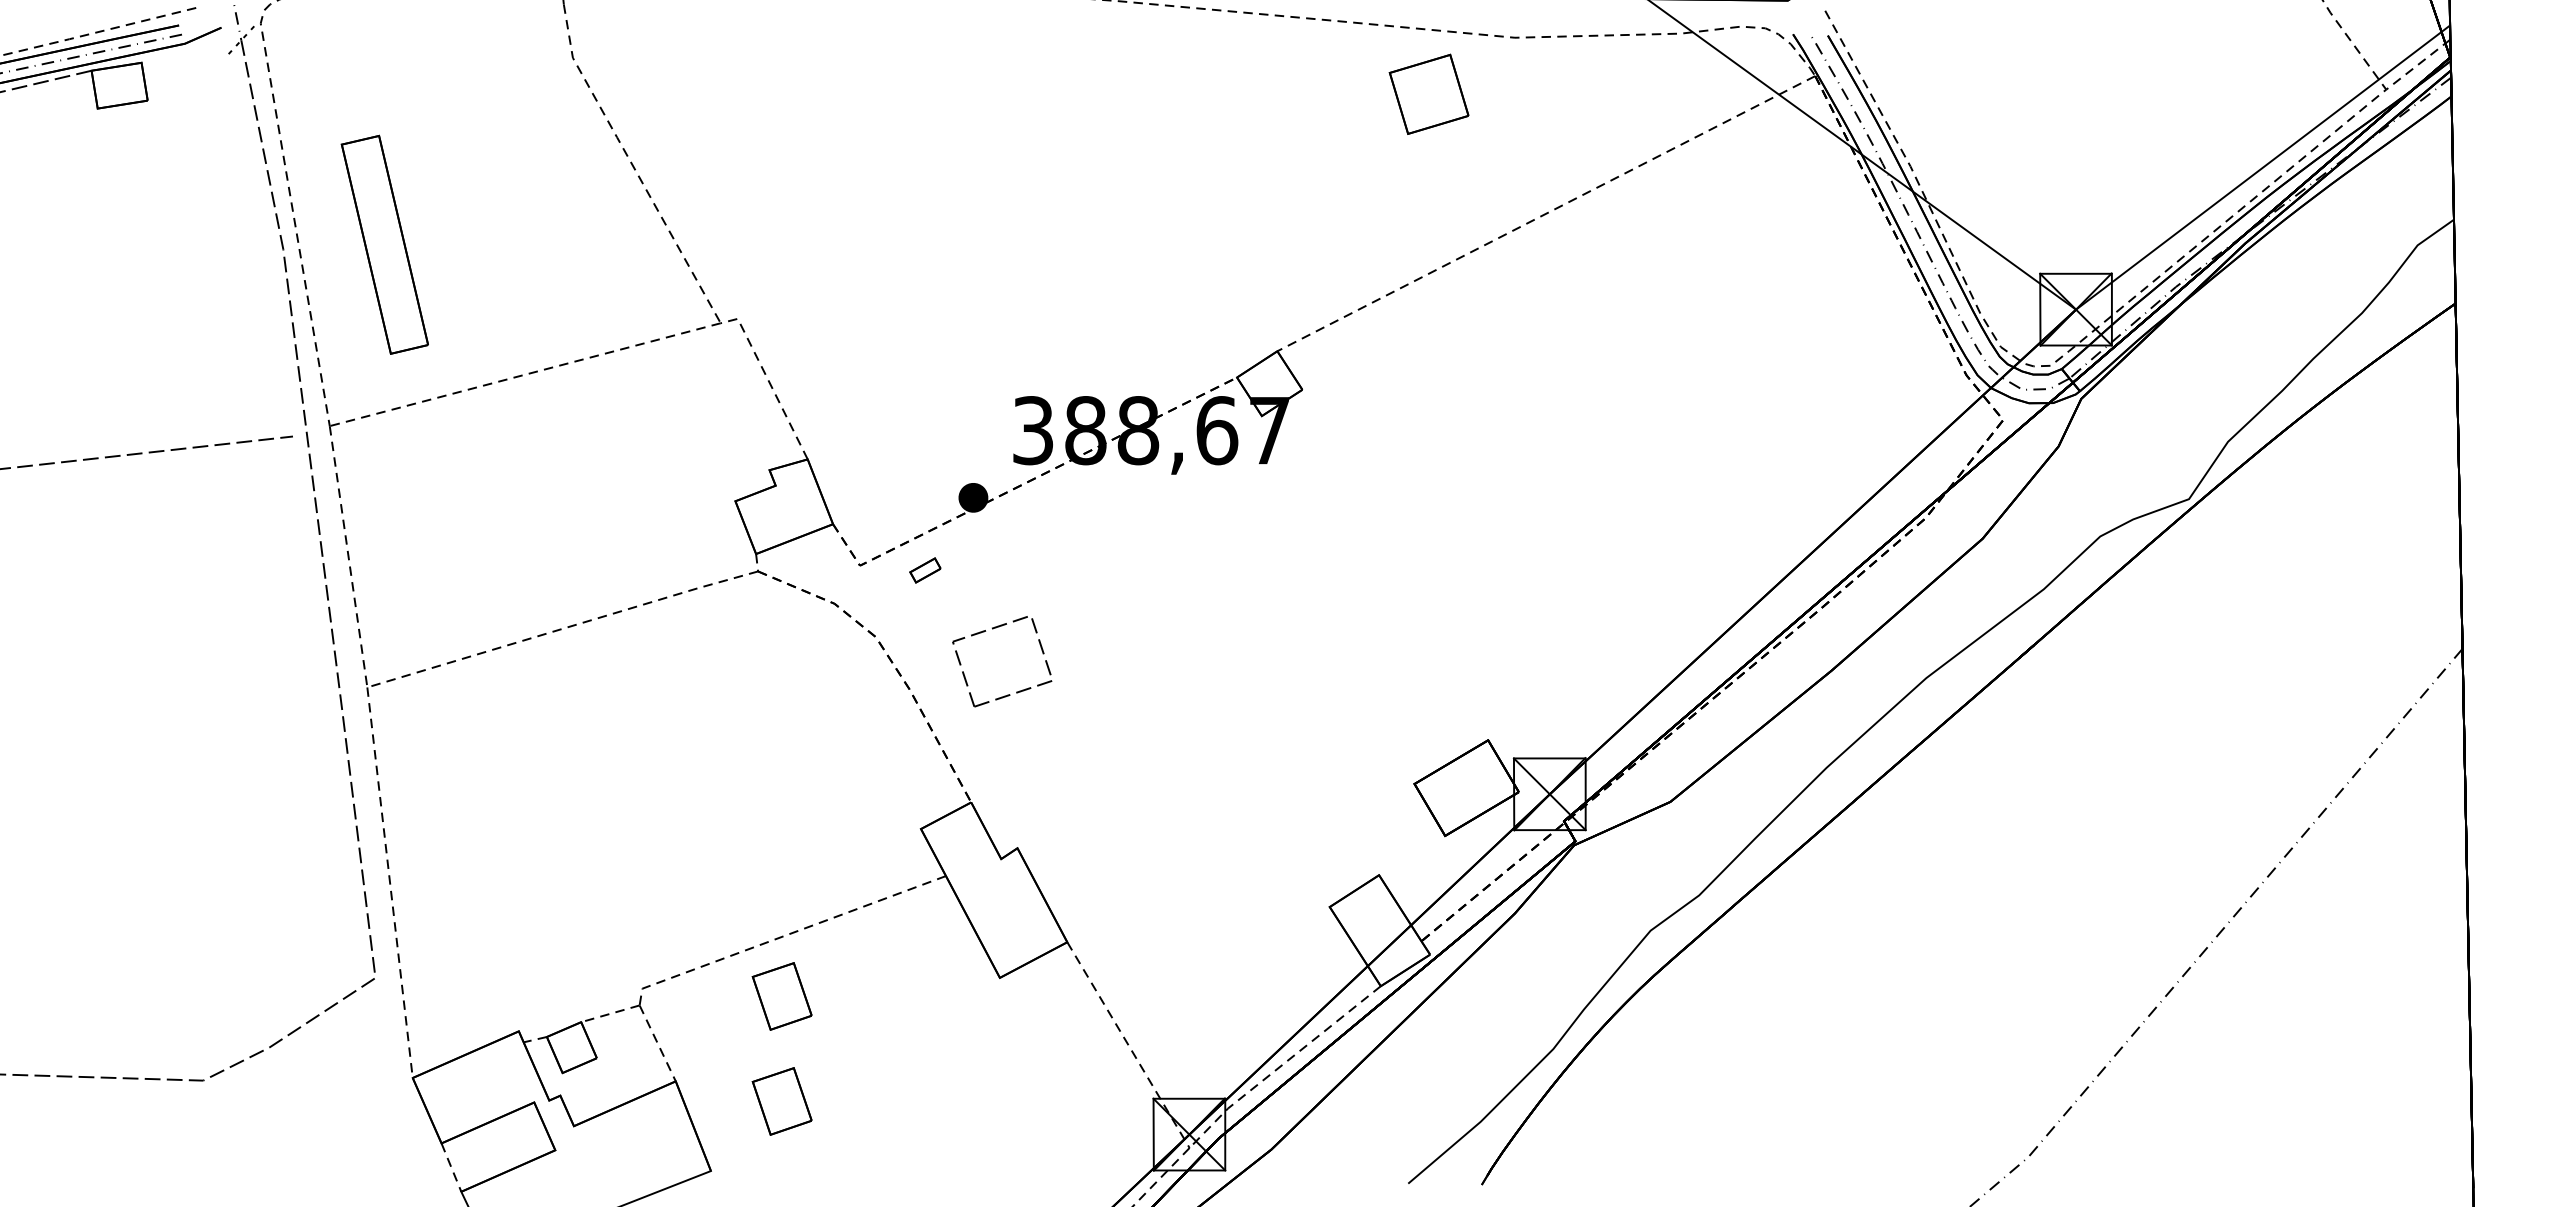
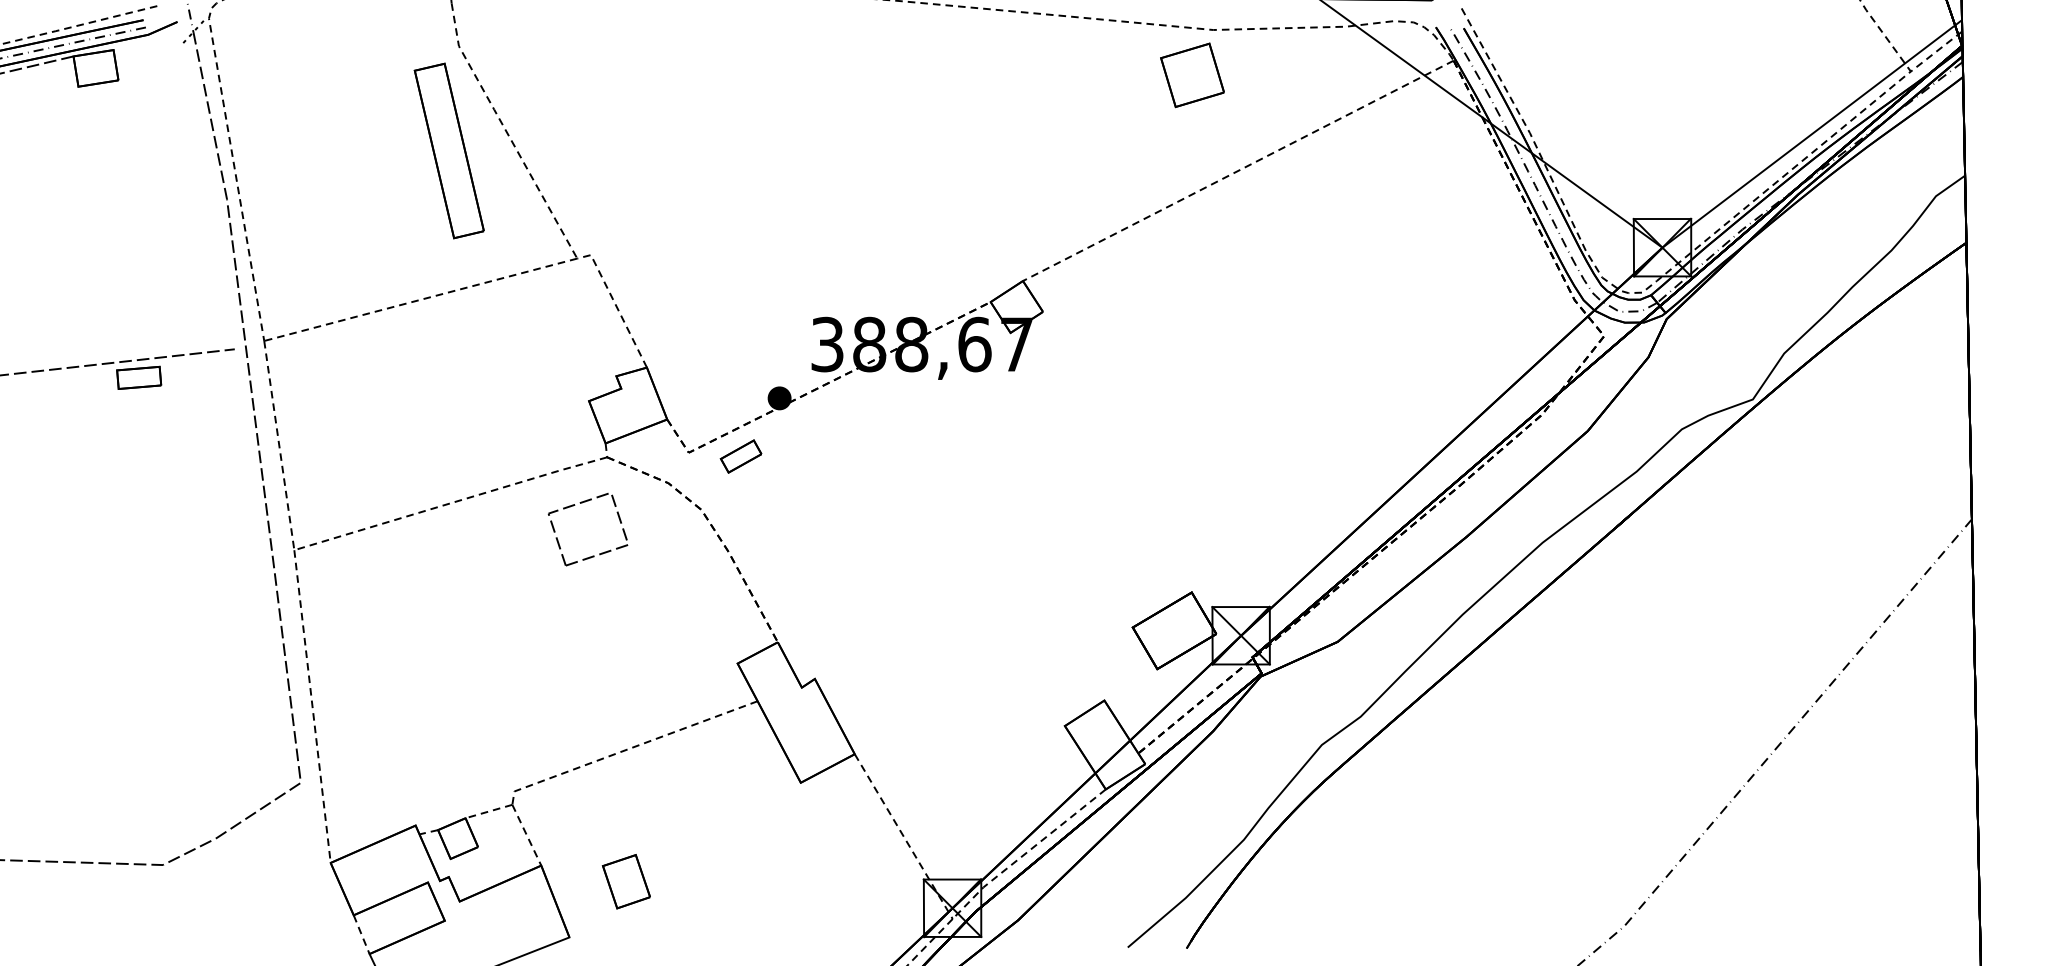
part: (1428, 93) -> (1192, 74), moved
part: (384, 244) -> (448, 150), moved
part: (173, 472) -> (139, 378), added
part: (925, 570) -> (741, 456), size x1.67
part: (1016, 691) -> (599, 553), moved
part: (781, 996) -> (625, 797), removed

